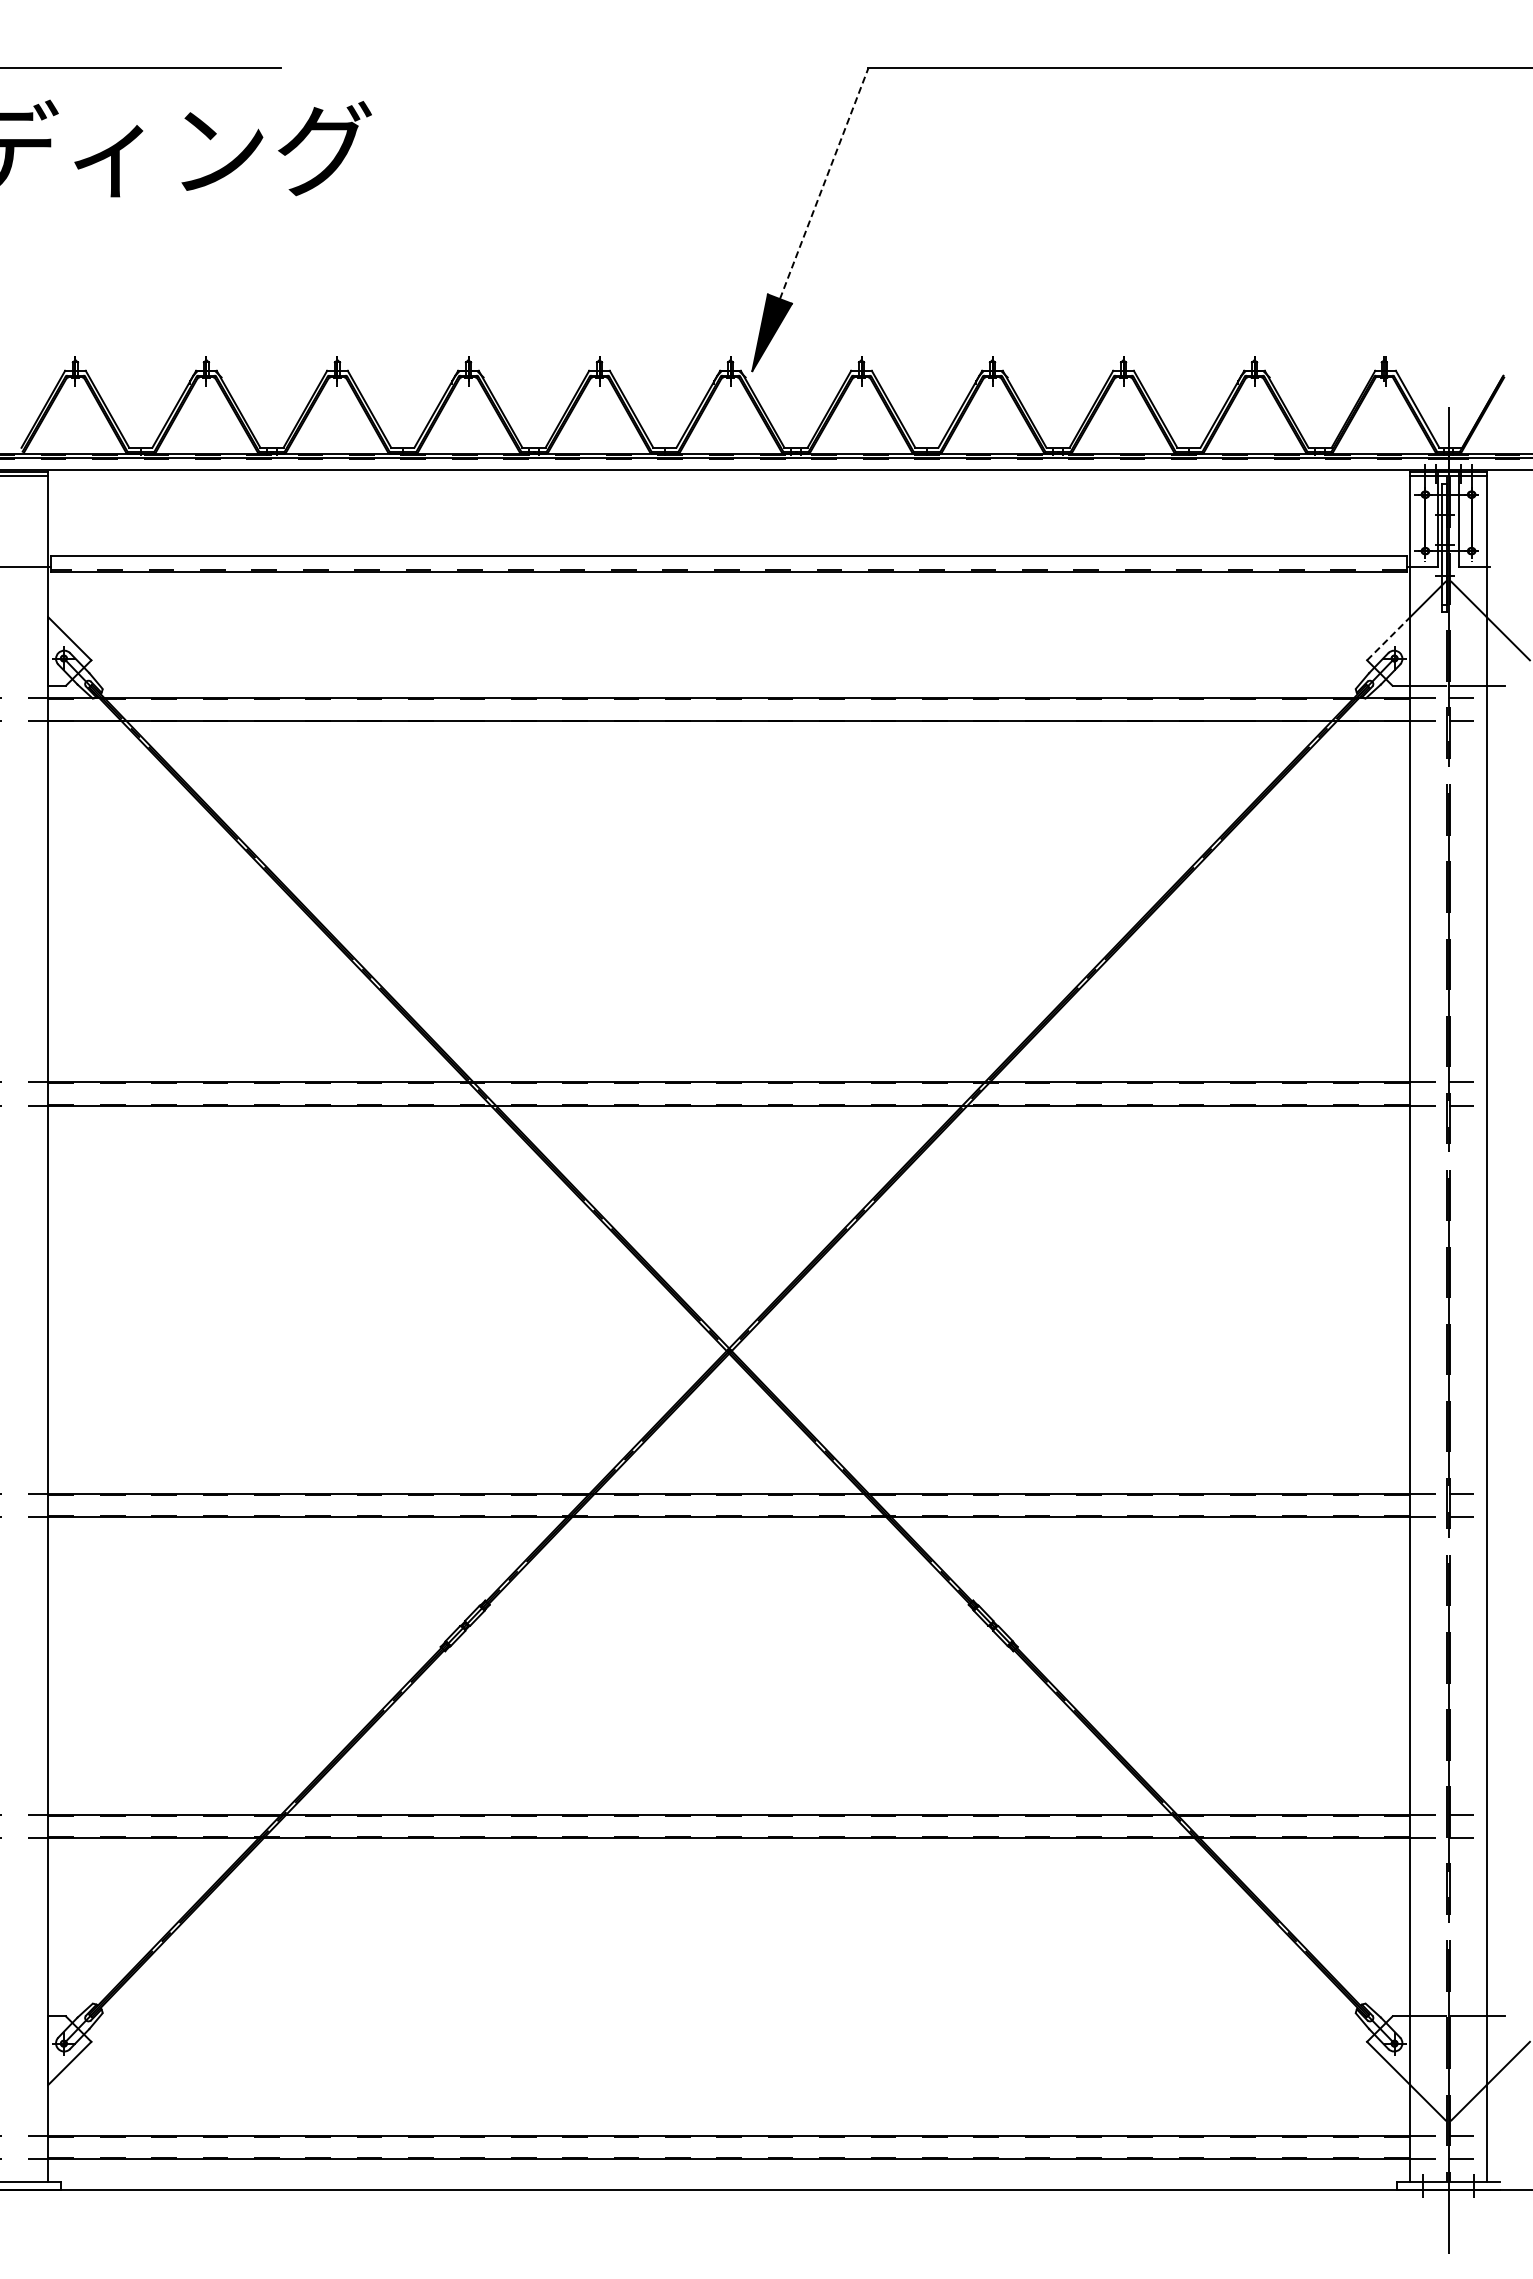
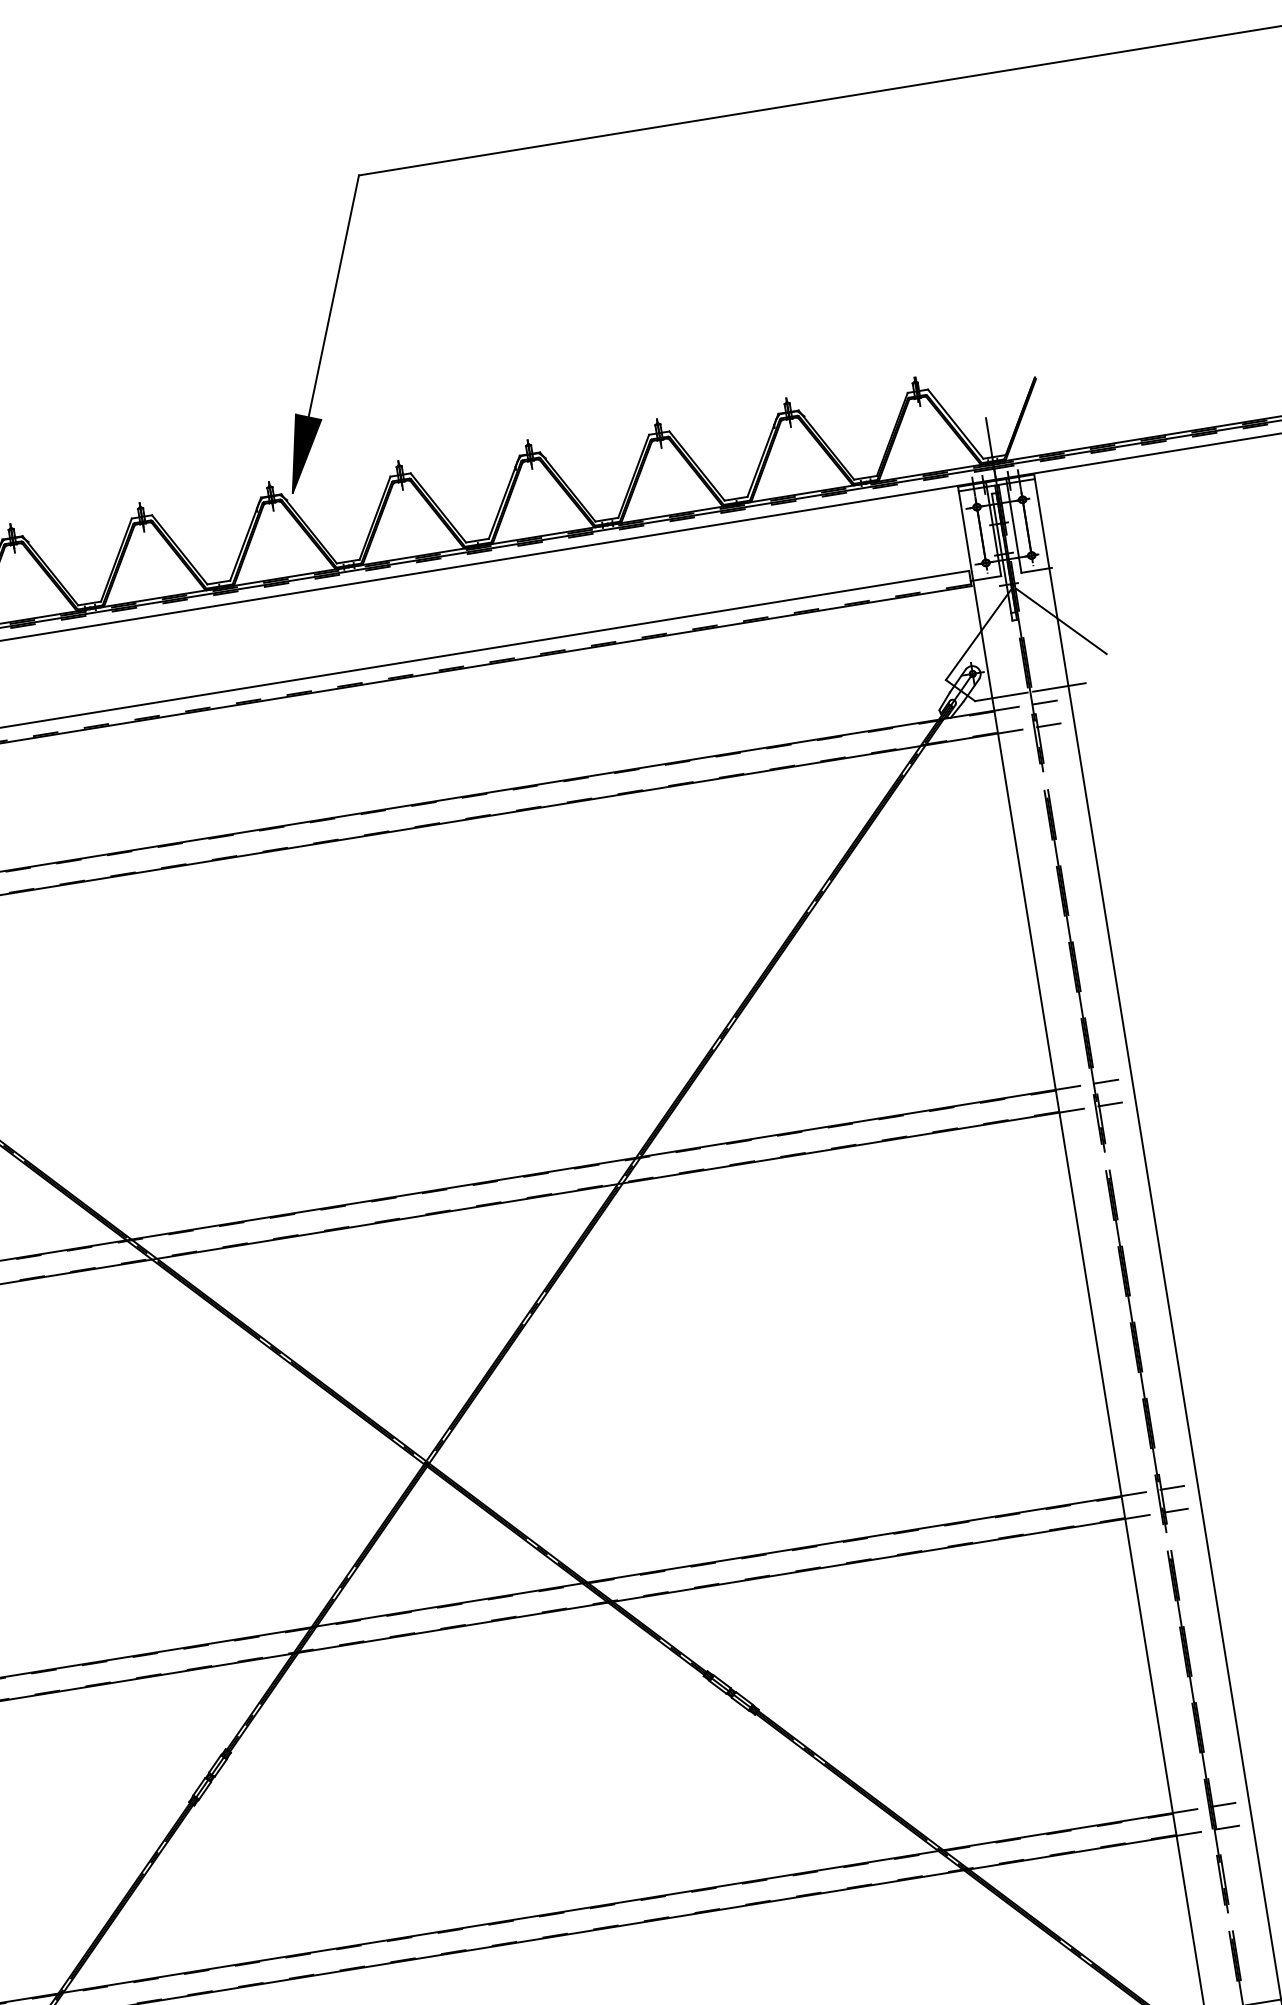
line: (824, 183) -> (334, 296), dashed -> solid
line: (1388, 638) -> (963, 655), dashed -> solid

